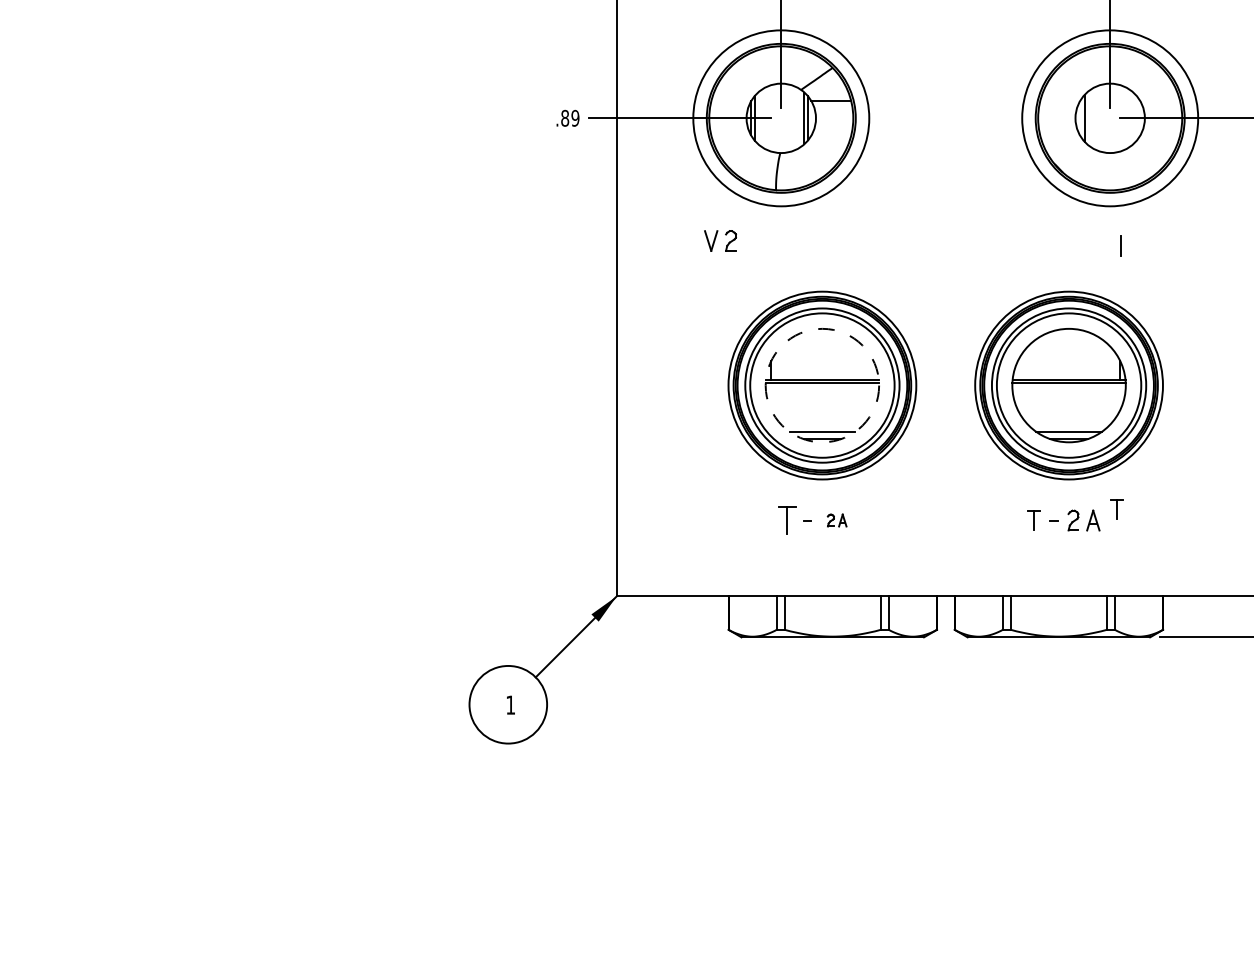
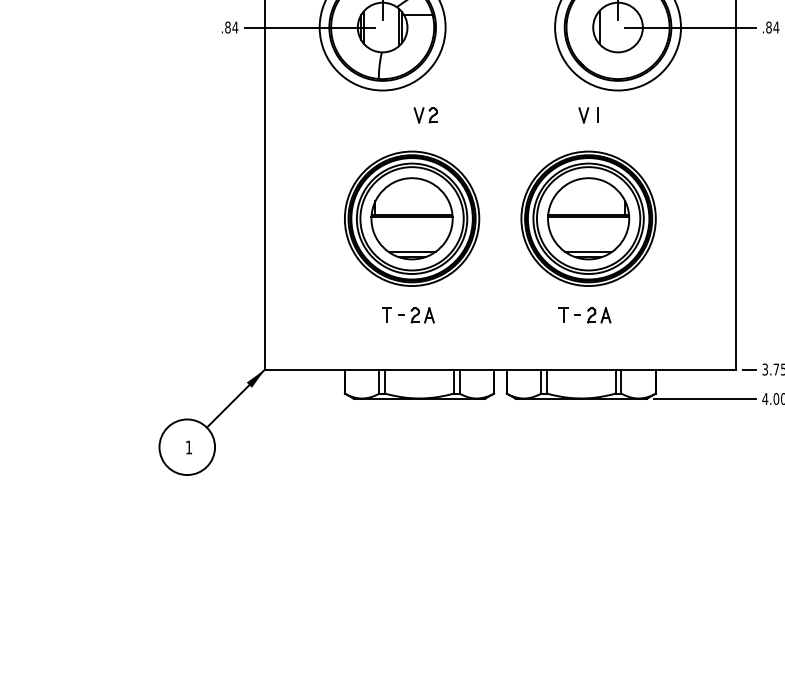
text: (575, 117) -> (235, 26), .89 -> .84
part: (720, 240) -> (425, 114), moved
part: (1062, 240) -> (583, 114), added
line: (1120, 245) -> (597, 114), moved
circle: (822, 385) -> (412, 218), dashed -> solid
part: (1116, 509) -> (622, 307), removed
part: (787, 520) -> (387, 315), size x0.71
part: (836, 520) -> (422, 315), size x1.67

